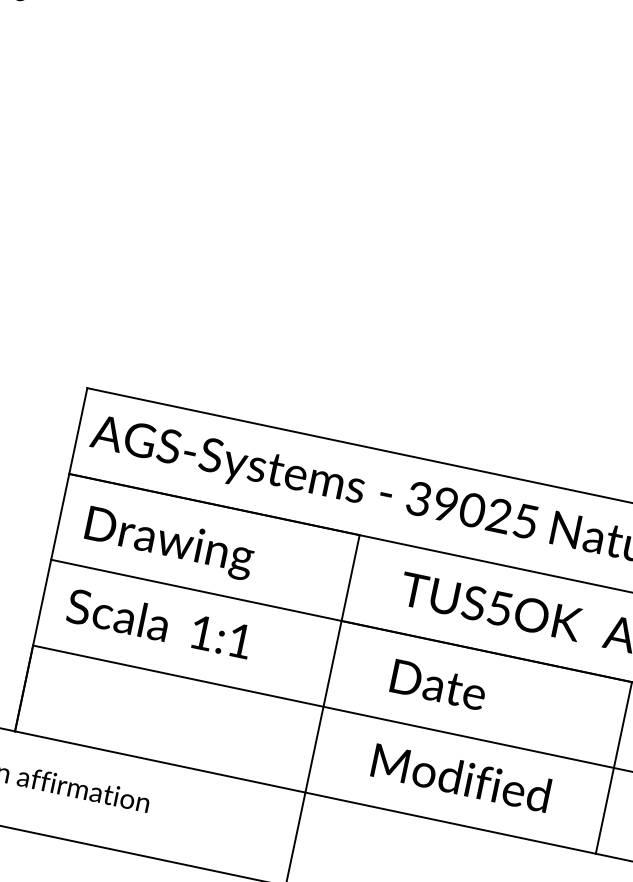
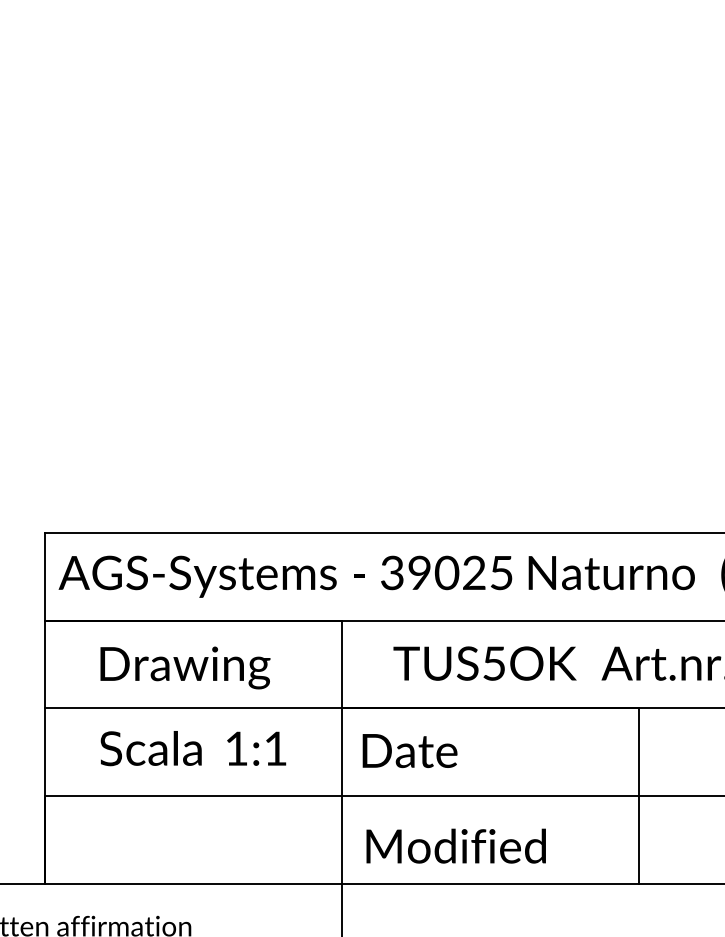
text: (169, 543) -> (185, 667), moved
text: (159, 623) -> (193, 748), moved
text: (438, 685) -> (409, 751), moved
text: (460, 777) -> (455, 845), moved

